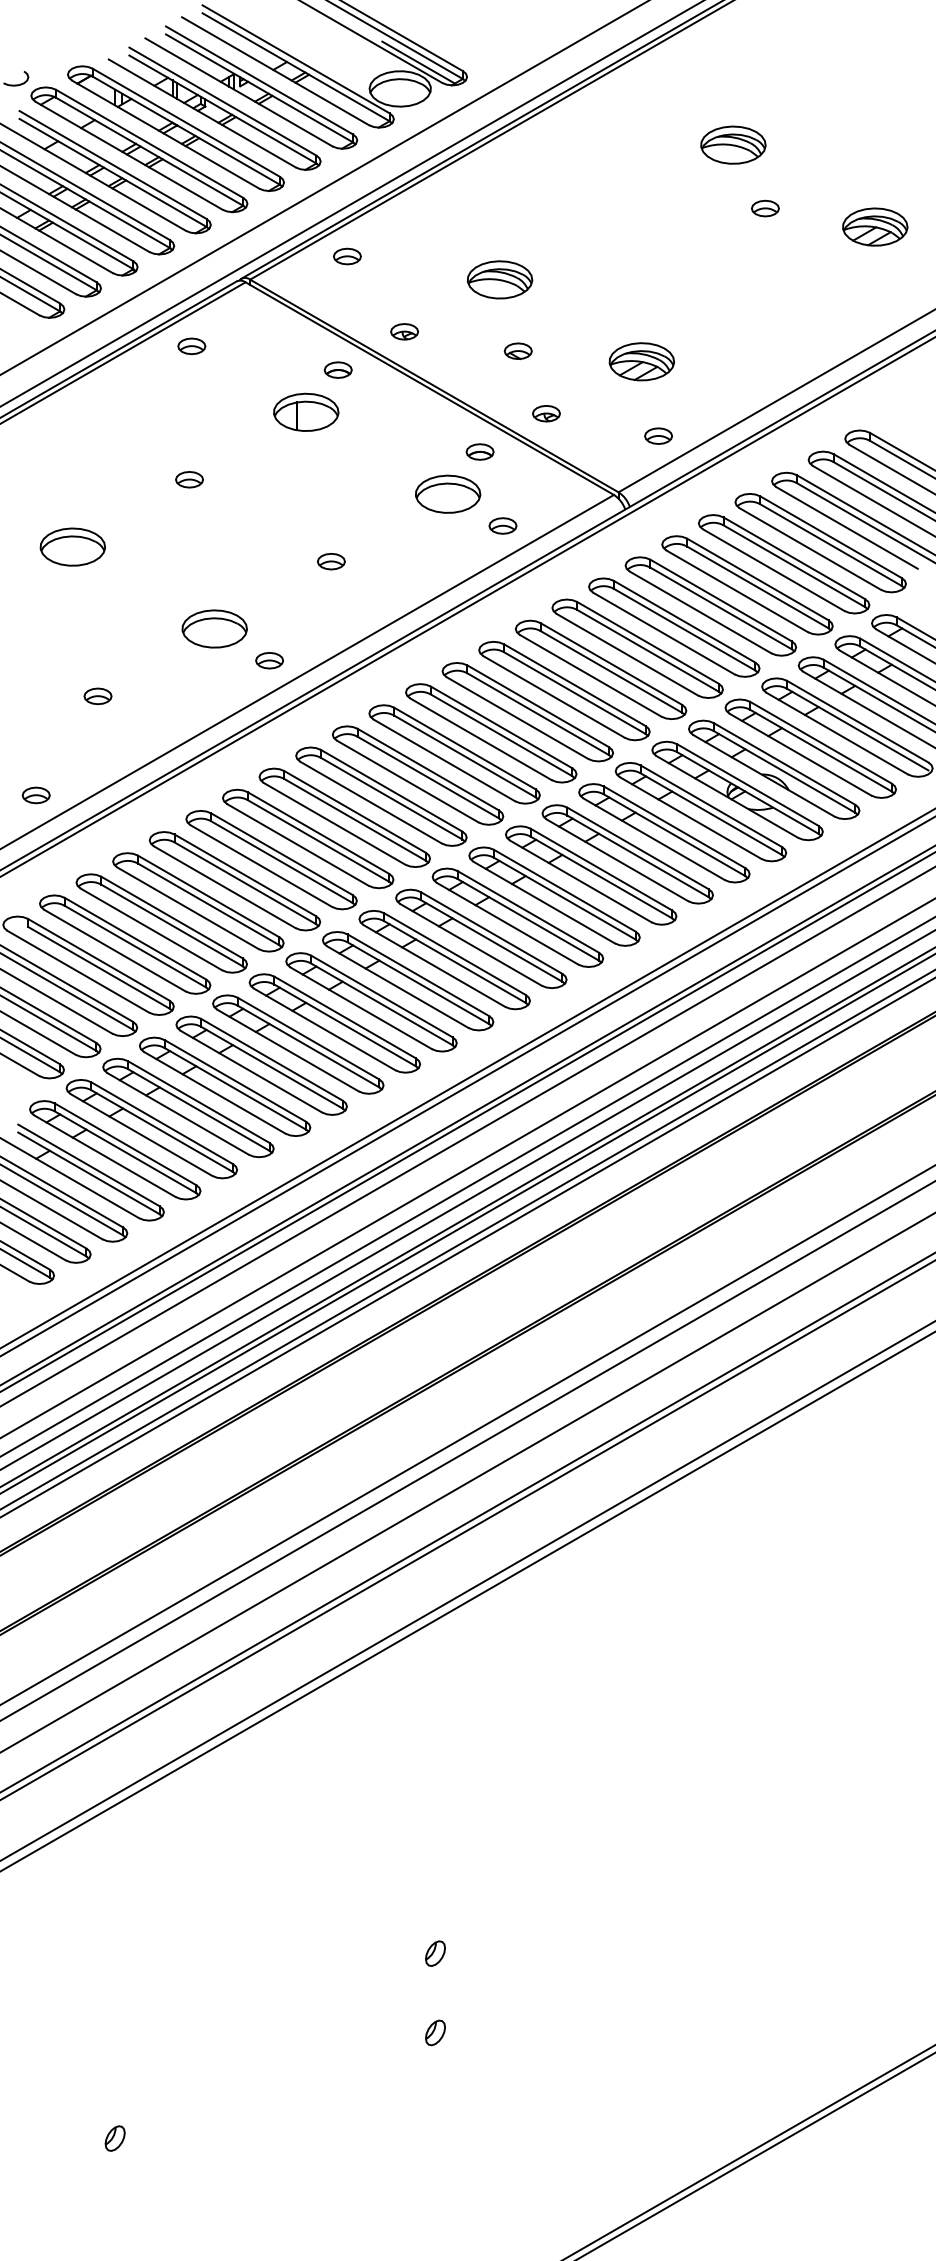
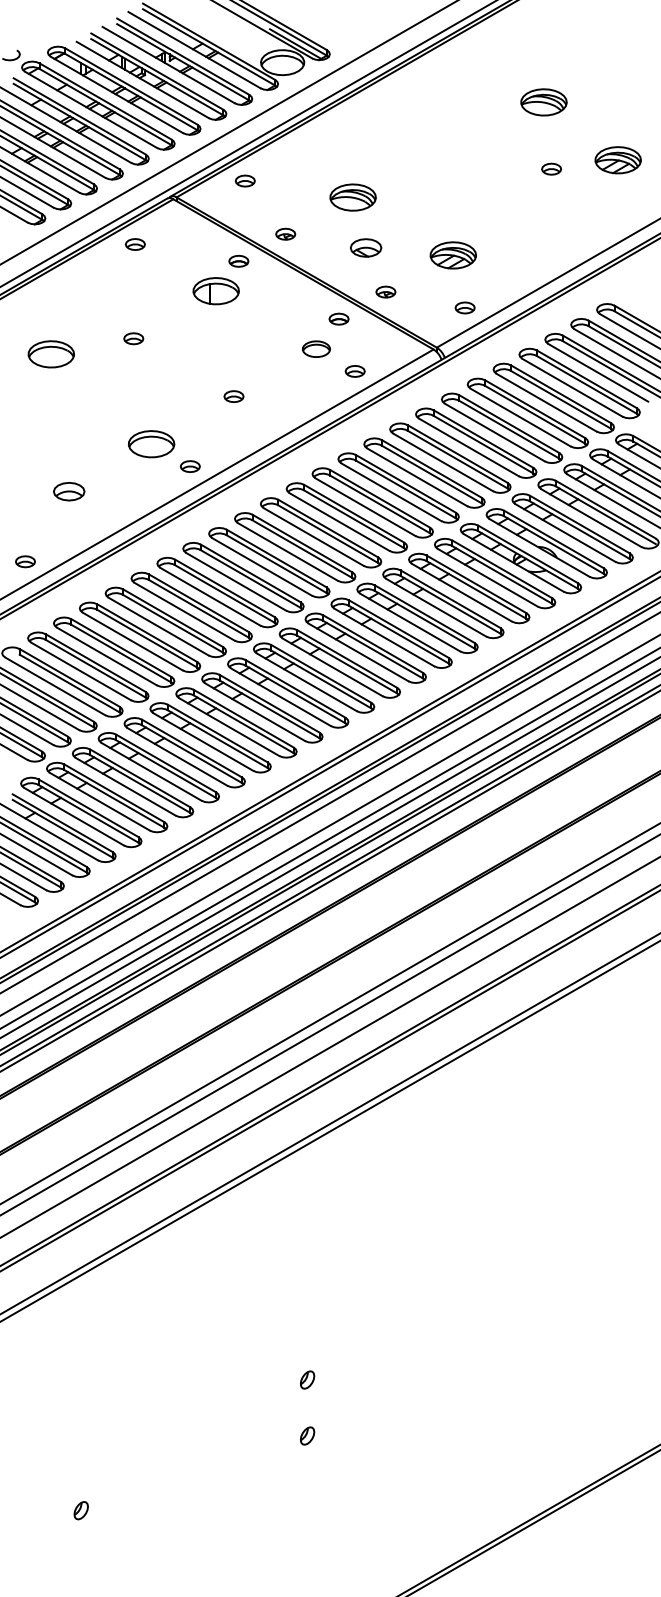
part: (732, 145) -> (543, 102), moved
part: (765, 207) -> (551, 168), moved
part: (517, 350) -> (365, 247), size x1.6
part: (448, 494) -> (316, 349), size x0.6
part: (71, 547) -> (50, 354), moved
part: (97, 695) -> (68, 491), size x1.6

